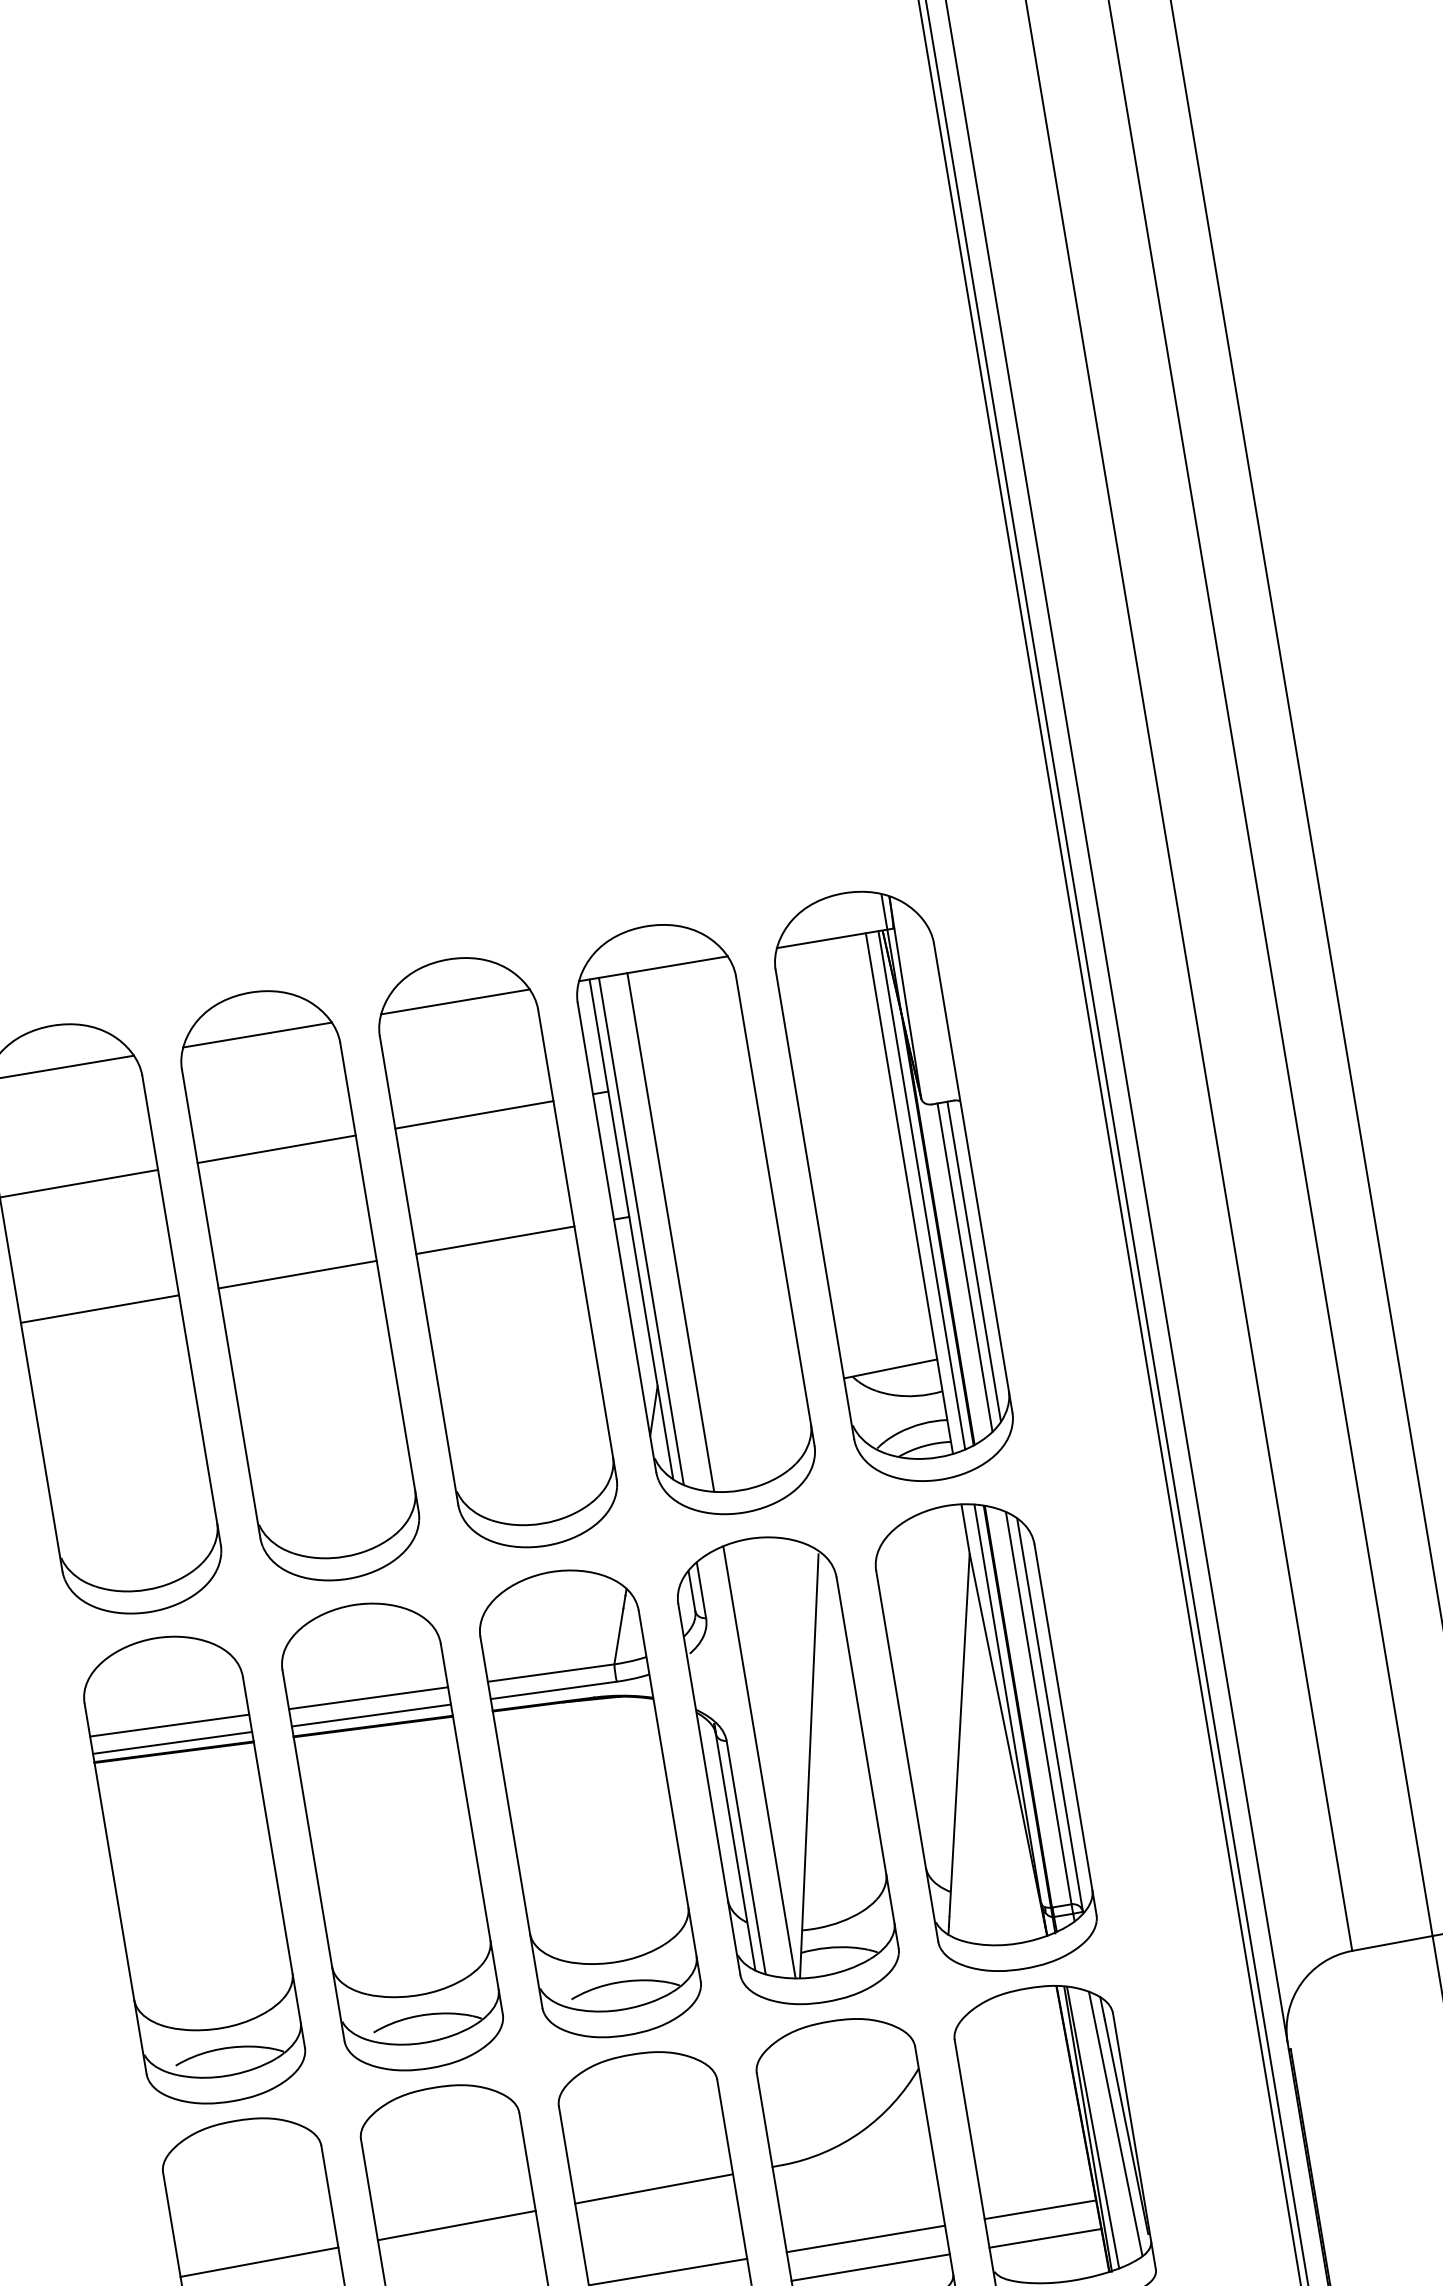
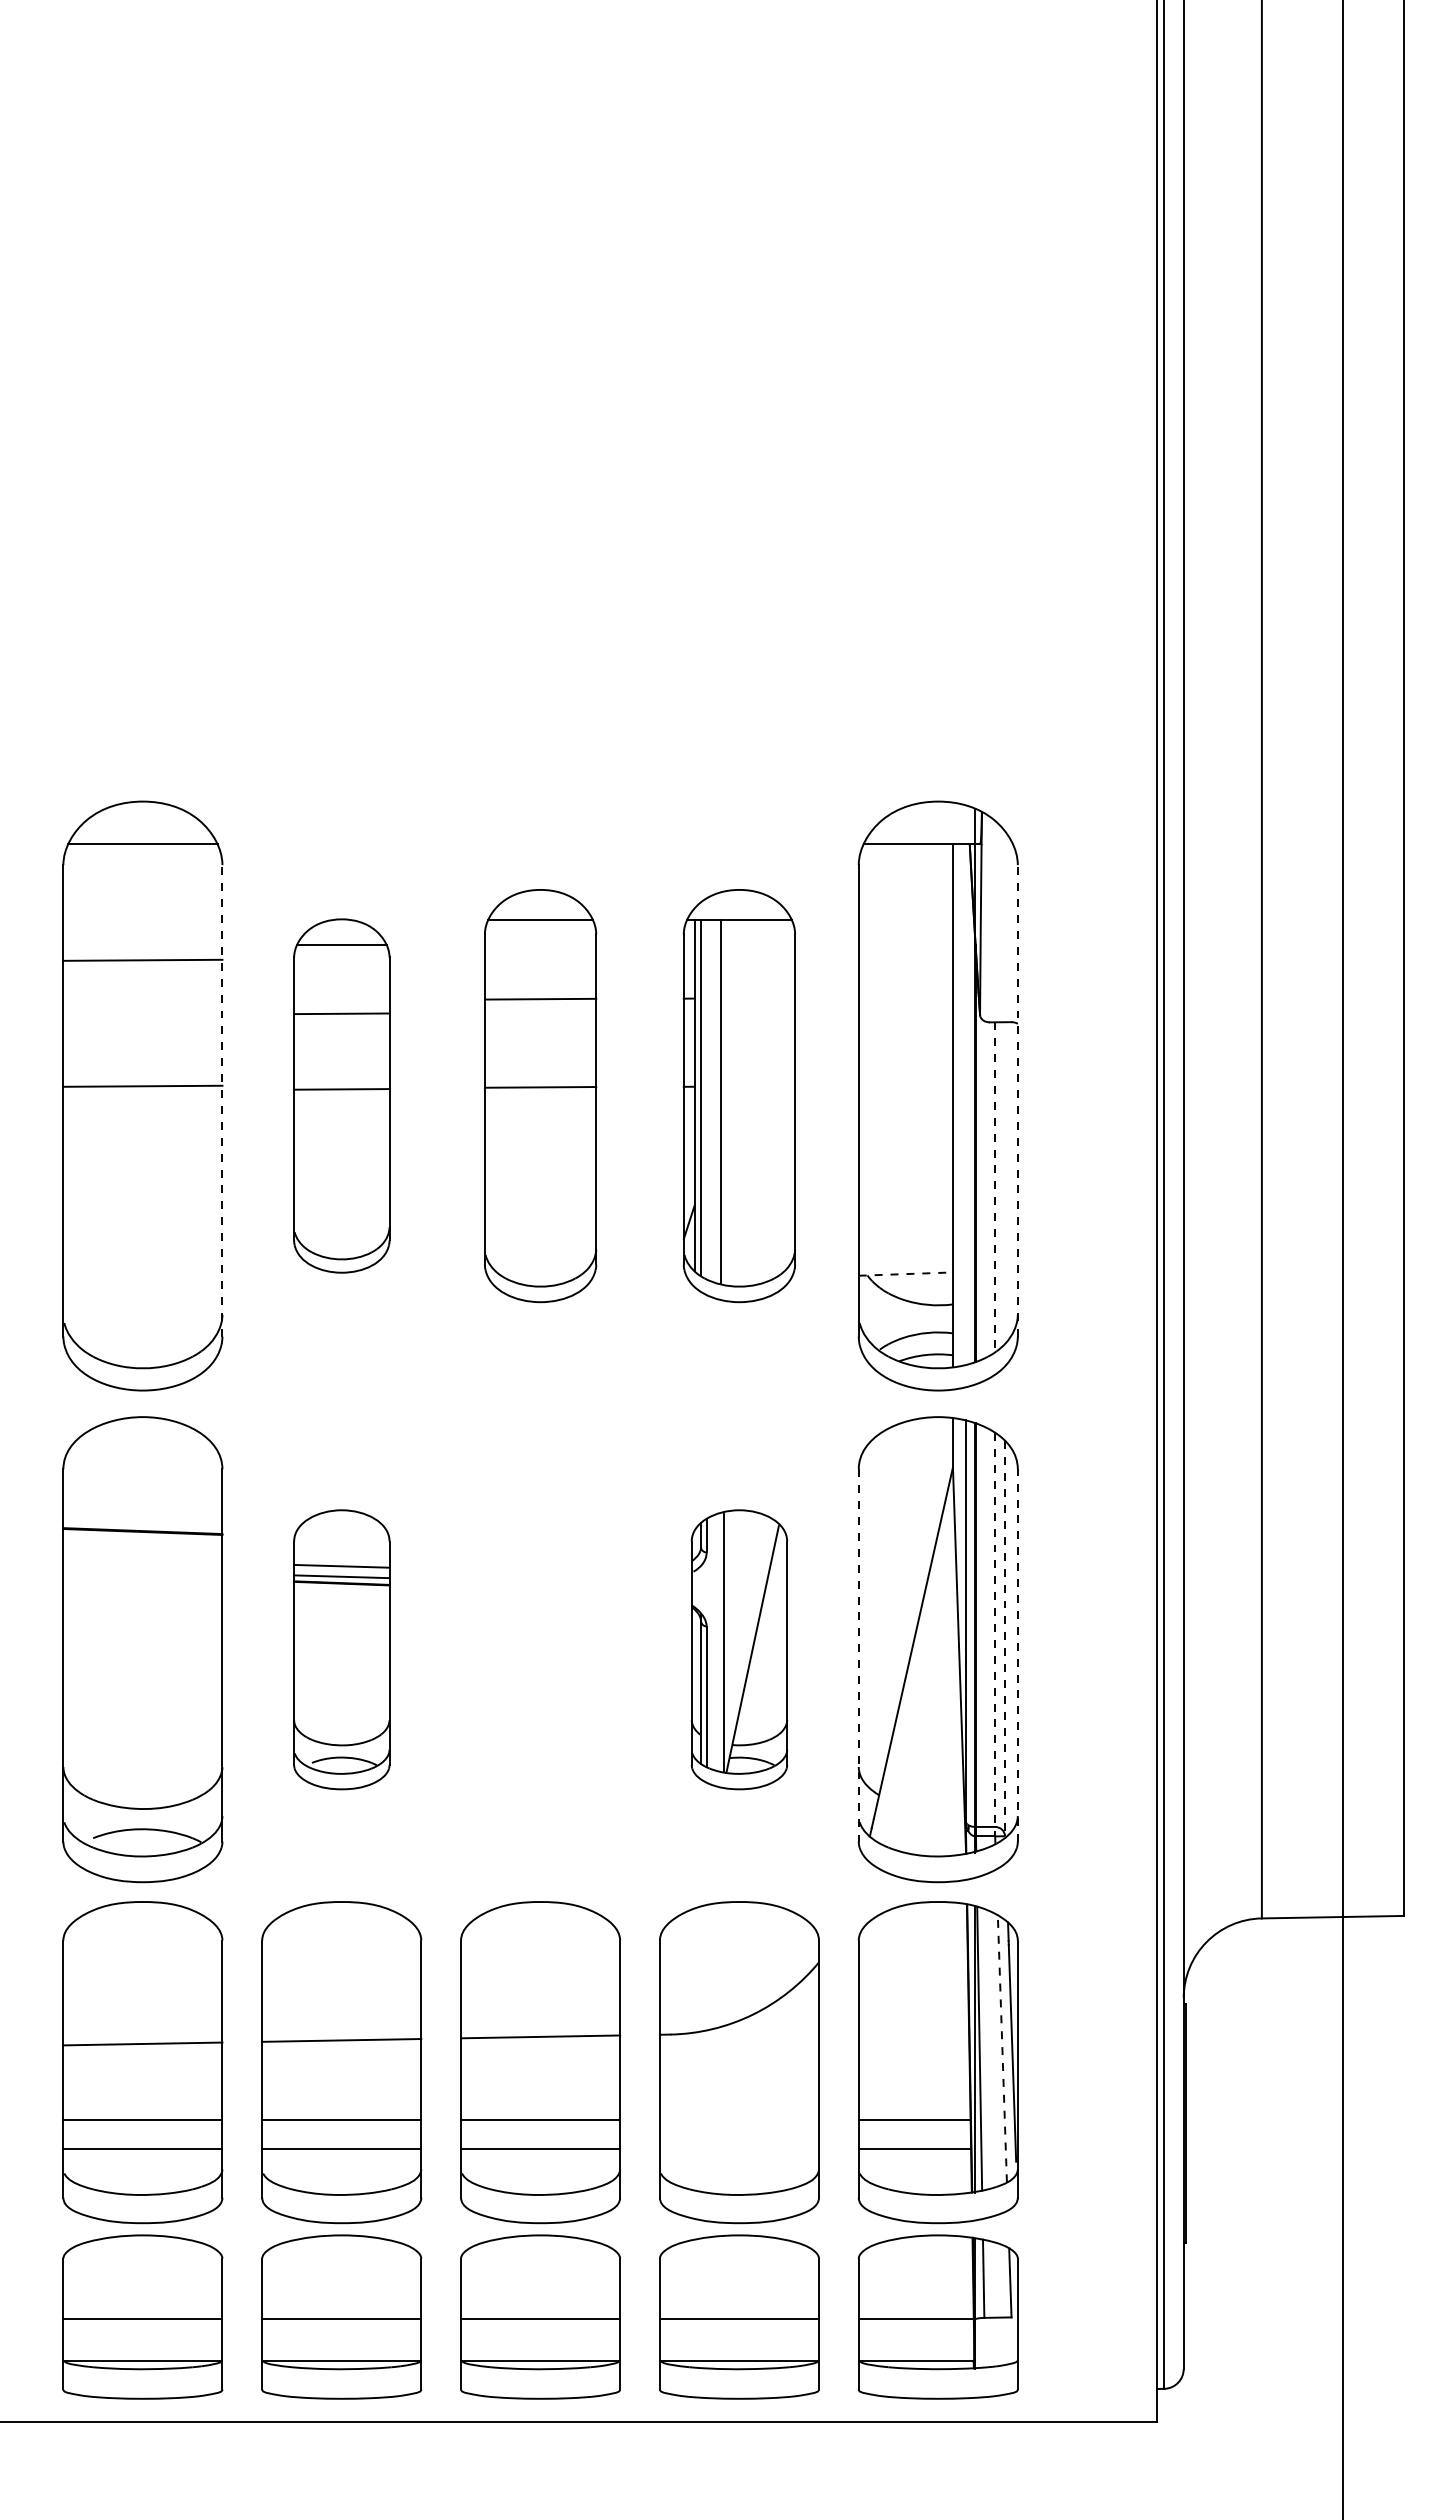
line: (972, 1177) -> (1017, 1100), solid -> dashed
line: (921, 1190) -> (965, 1104), removed
part: (695, 1218) -> (739, 1095), size x0.7
part: (497, 1252) -> (540, 1095), size x0.7
line: (974, 1261) -> (1005, 1182), removed
line: (965, 1267) -> (995, 1187), solid -> dashed
part: (299, 1285) -> (341, 1095), size x0.6
line: (181, 1309) -> (222, 1100), solid -> dashed
line: (891, 1369) -> (906, 1274), solid -> dashed
line: (1039, 1712) -> (995, 1634), solid -> dashed
line: (1050, 1716) -> (1005, 1639), solid -> dashed
line: (169, 1725) -> (142, 1504), removed
line: (1065, 1728) -> (1017, 1654), solid -> dashed
line: (172, 1742) -> (142, 1521), removed
line: (906, 1756) -> (858, 1655), solid -> dashed
part: (787, 1770) -> (739, 1649), size x0.6
part: (589, 1803) -> (540, 1649), removed
part: (391, 1836) -> (341, 1649), size x0.6
line: (1115, 2123) -> (1002, 2048), solid -> dashed
line: (865, 2239) -> (738, 2120), removed
line: (869, 2268) -> (738, 2149), removed

